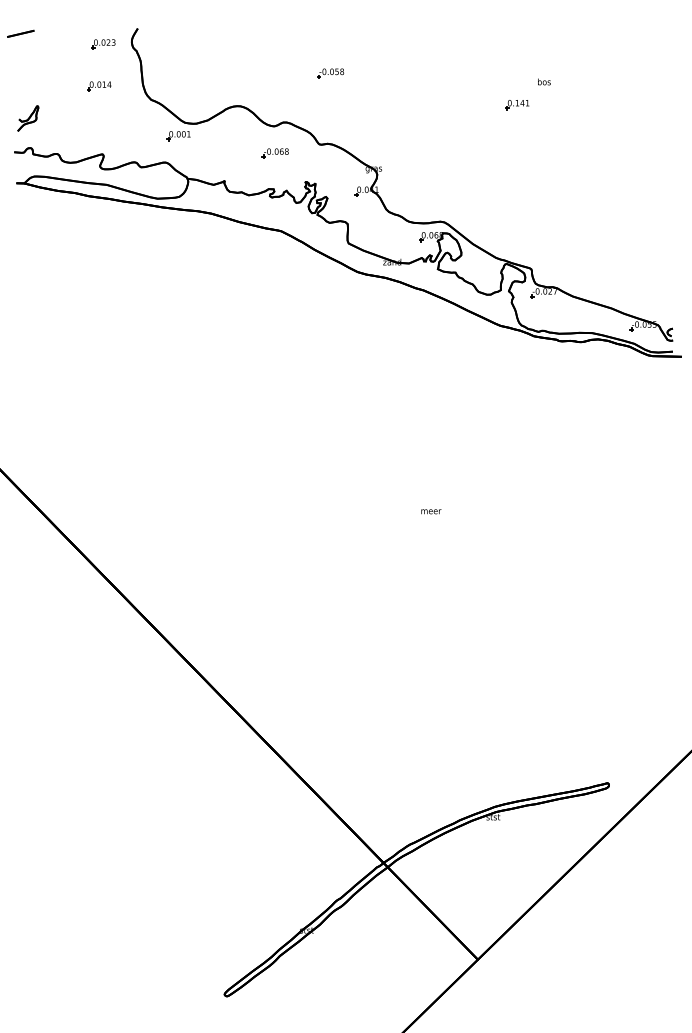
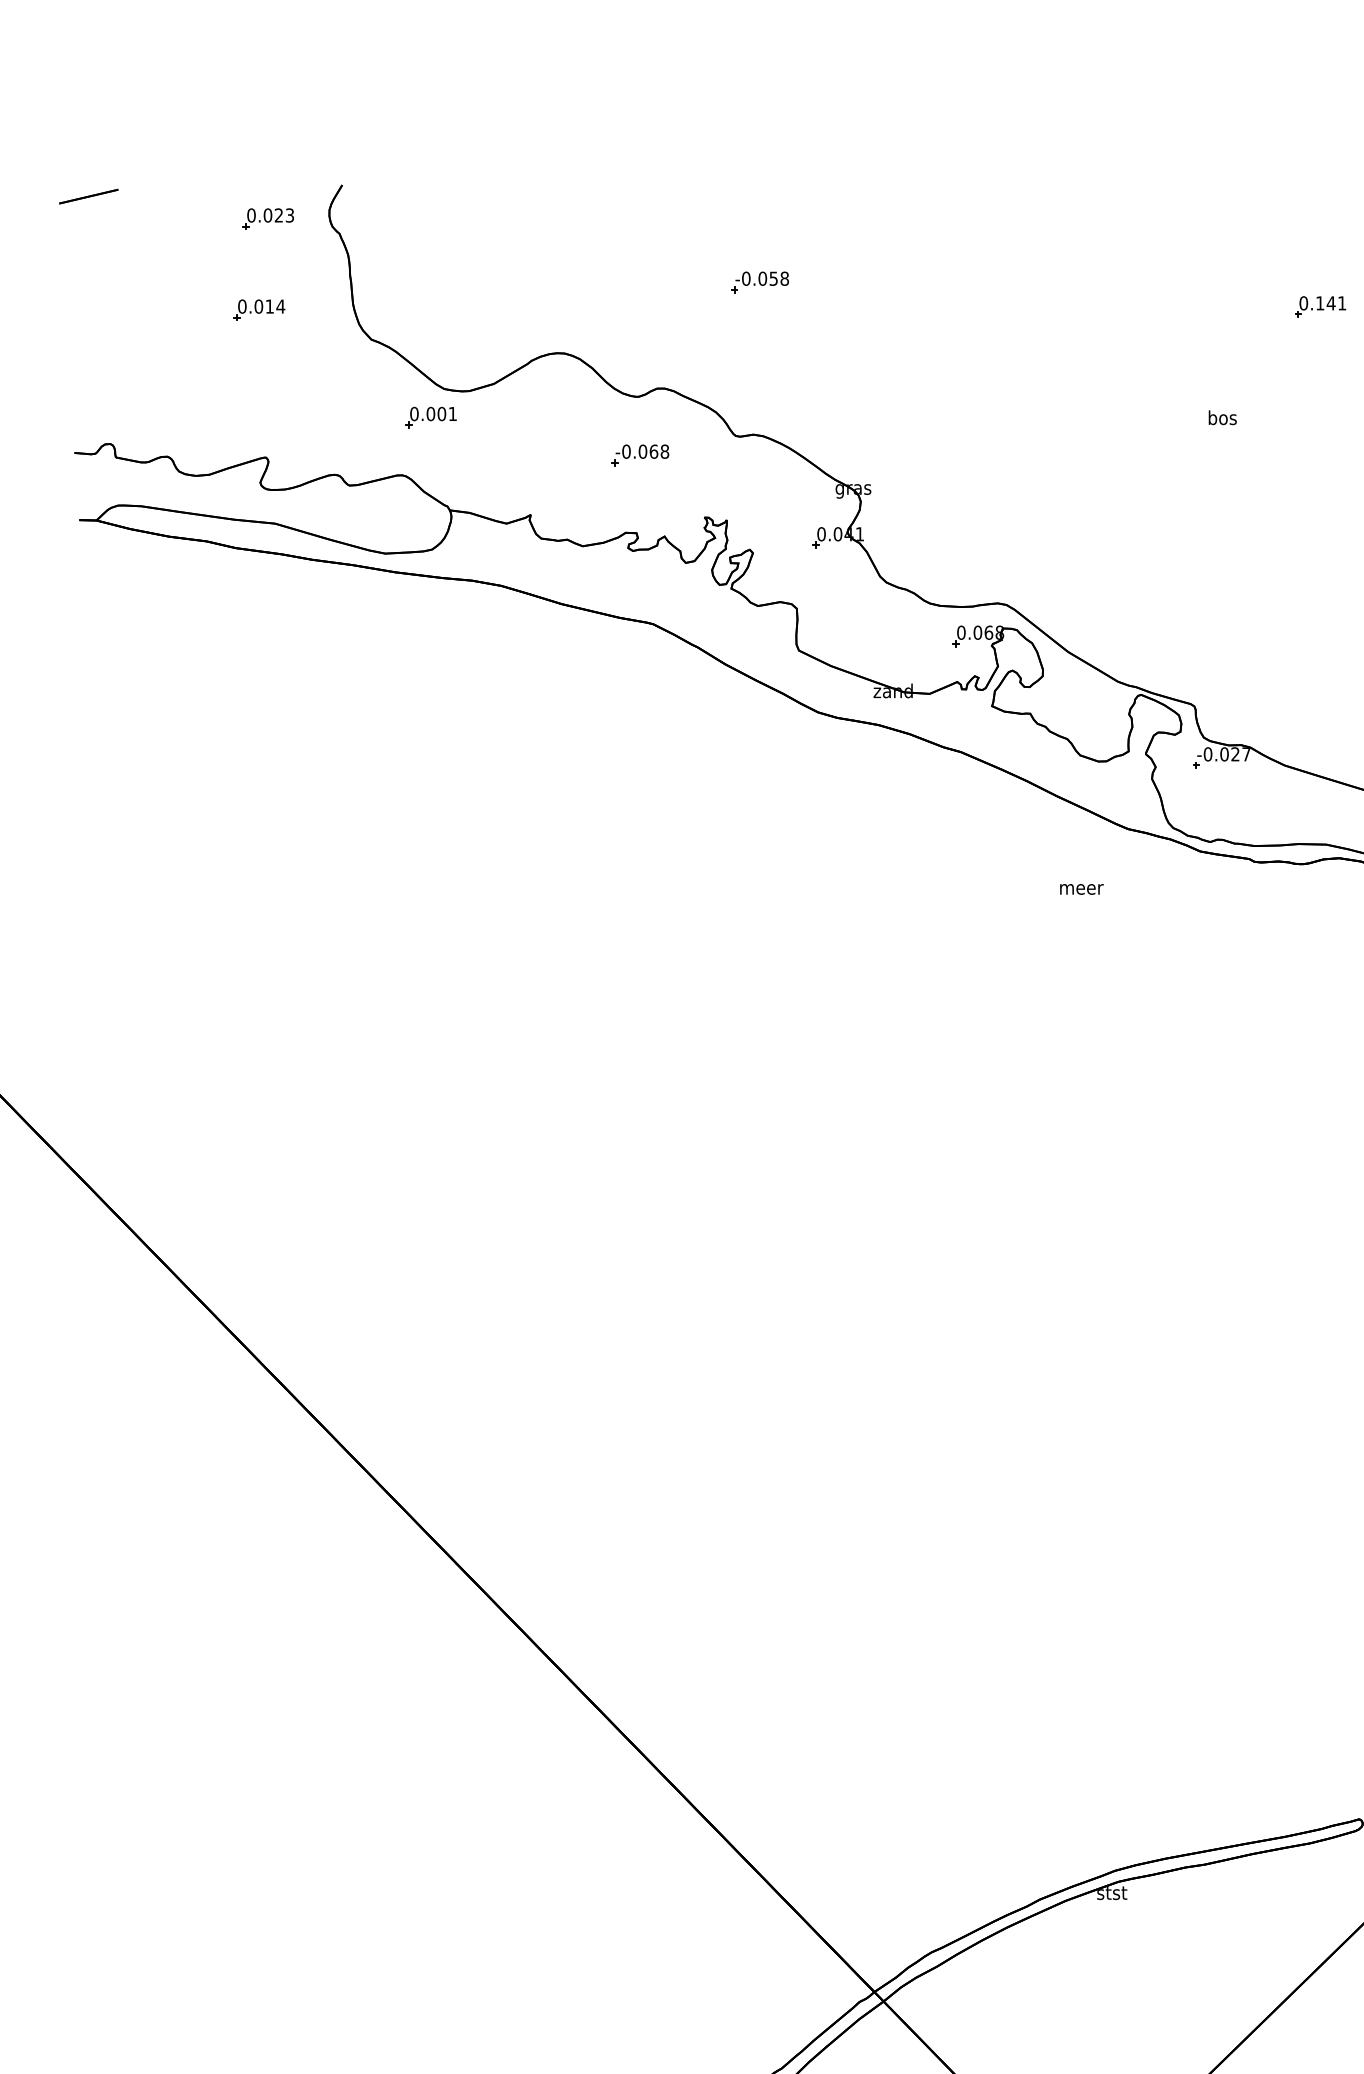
text: (544, 81) -> (1222, 416), moved
part: (517, 105) -> (1320, 308), moved
part: (28, 118) -> (105, 379), removed
text: (431, 511) -> (1082, 888), moved

